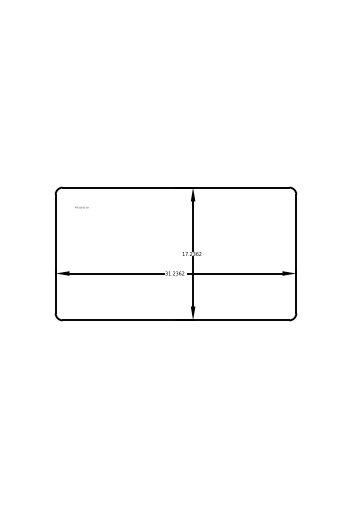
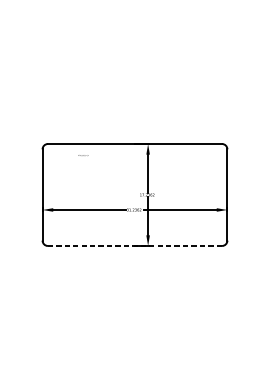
text: (81, 207) -> (83, 155), moved
line: (175, 320) -> (134, 246), solid -> dashed

